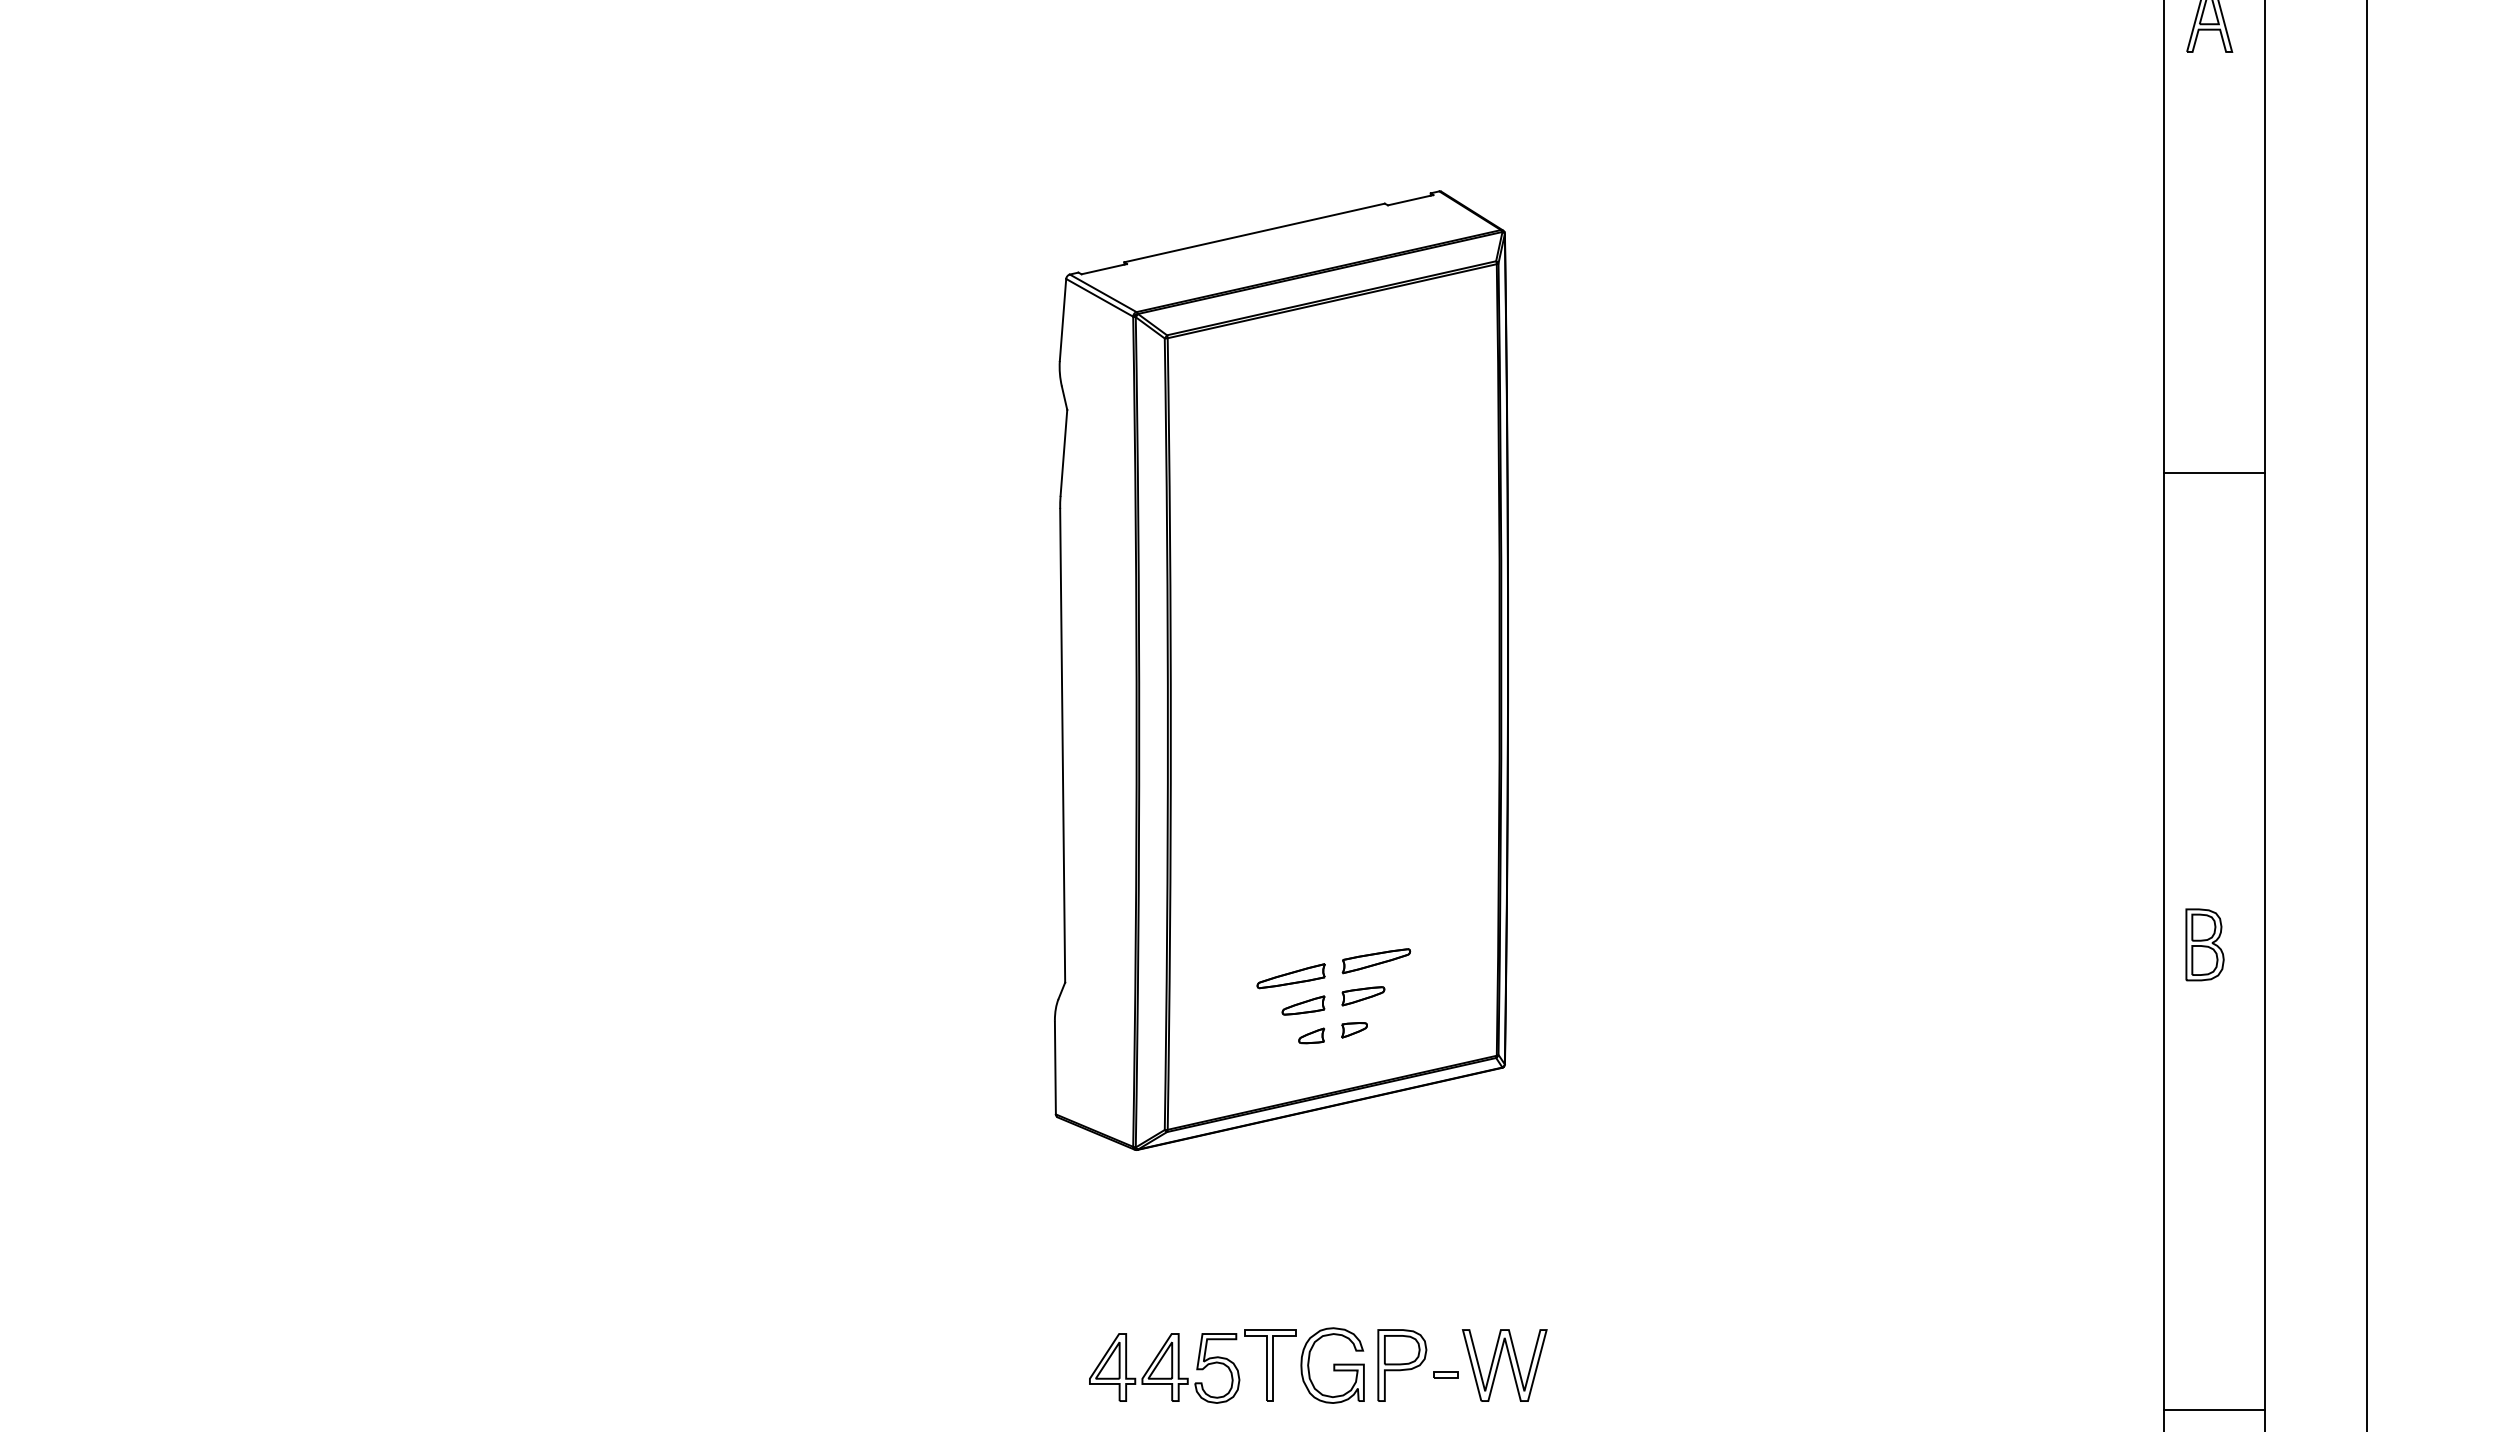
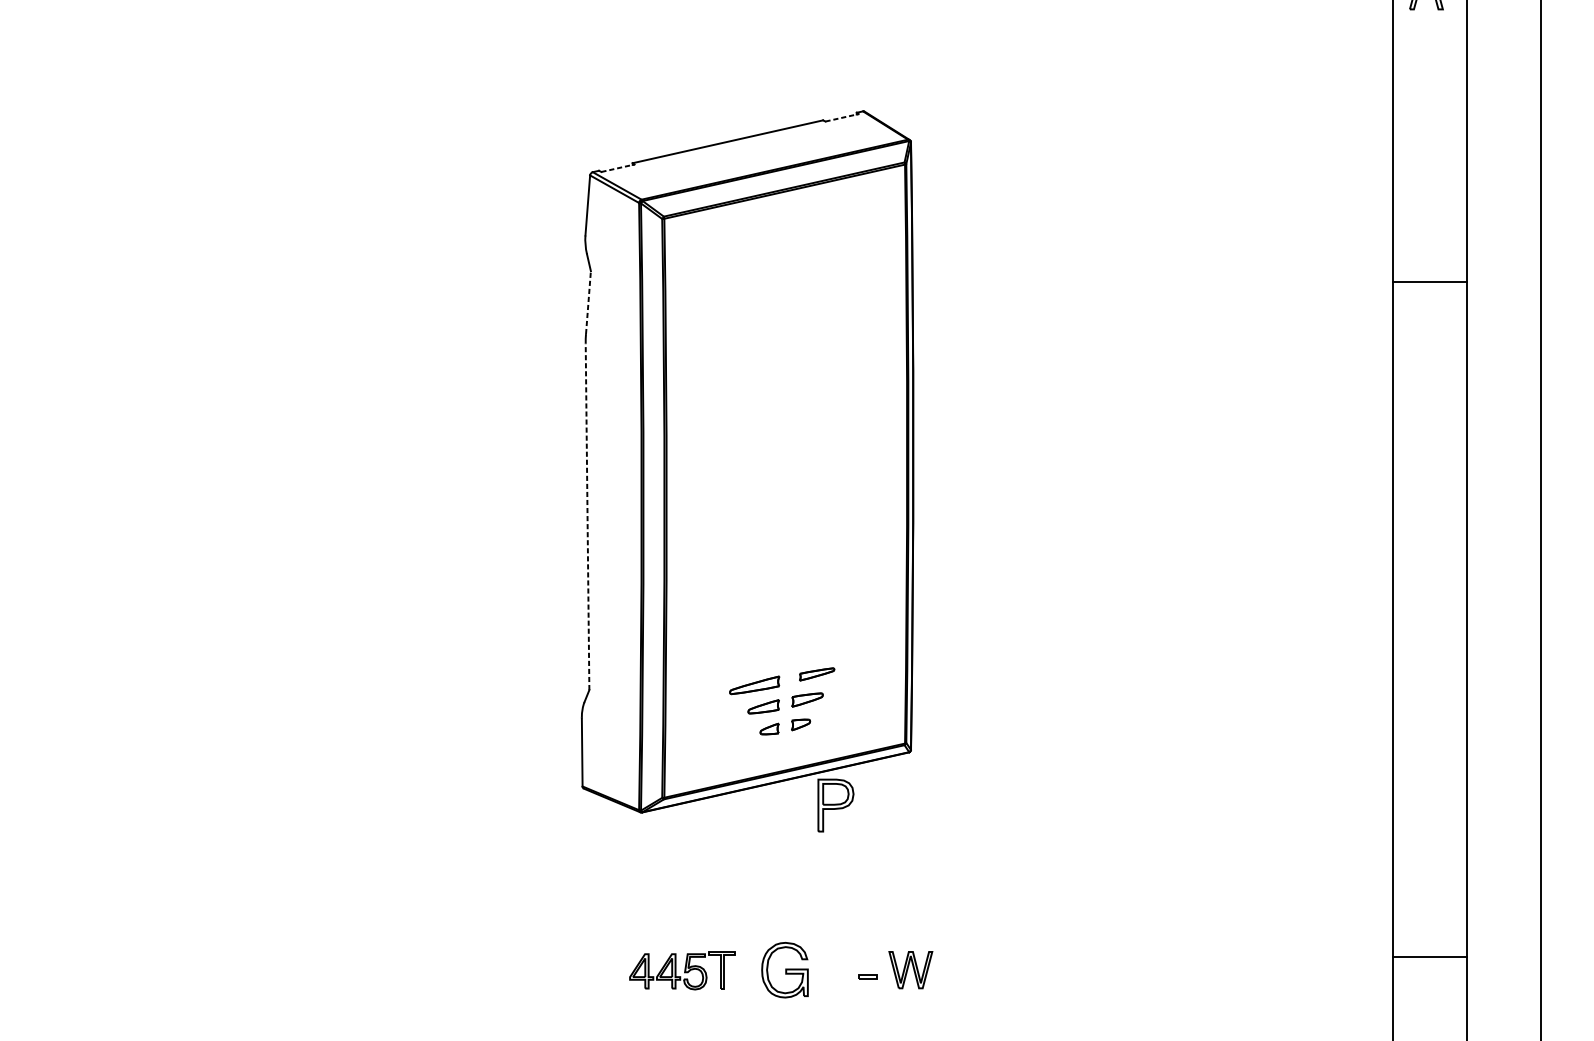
line: (1411, 200) -> (842, 118), solid -> dashed
line: (1104, 269) -> (618, 168), solid -> dashed
line: (1063, 452) -> (588, 302), solid -> dashed
line: (2214, 473) -> (1429, 282), moved
line: (1062, 745) -> (587, 516), solid -> dashed
part: (2204, 944) -> (1422, 662), removed
part: (1376, 961) -> (817, 674), size x0.7
part: (1402, 1365) -> (836, 805), moved
part: (1504, 1365) -> (910, 970), size x0.7
part: (1192, 1366) -> (682, 970), size x0.7
line: (2214, 1409) -> (1429, 956), moved

